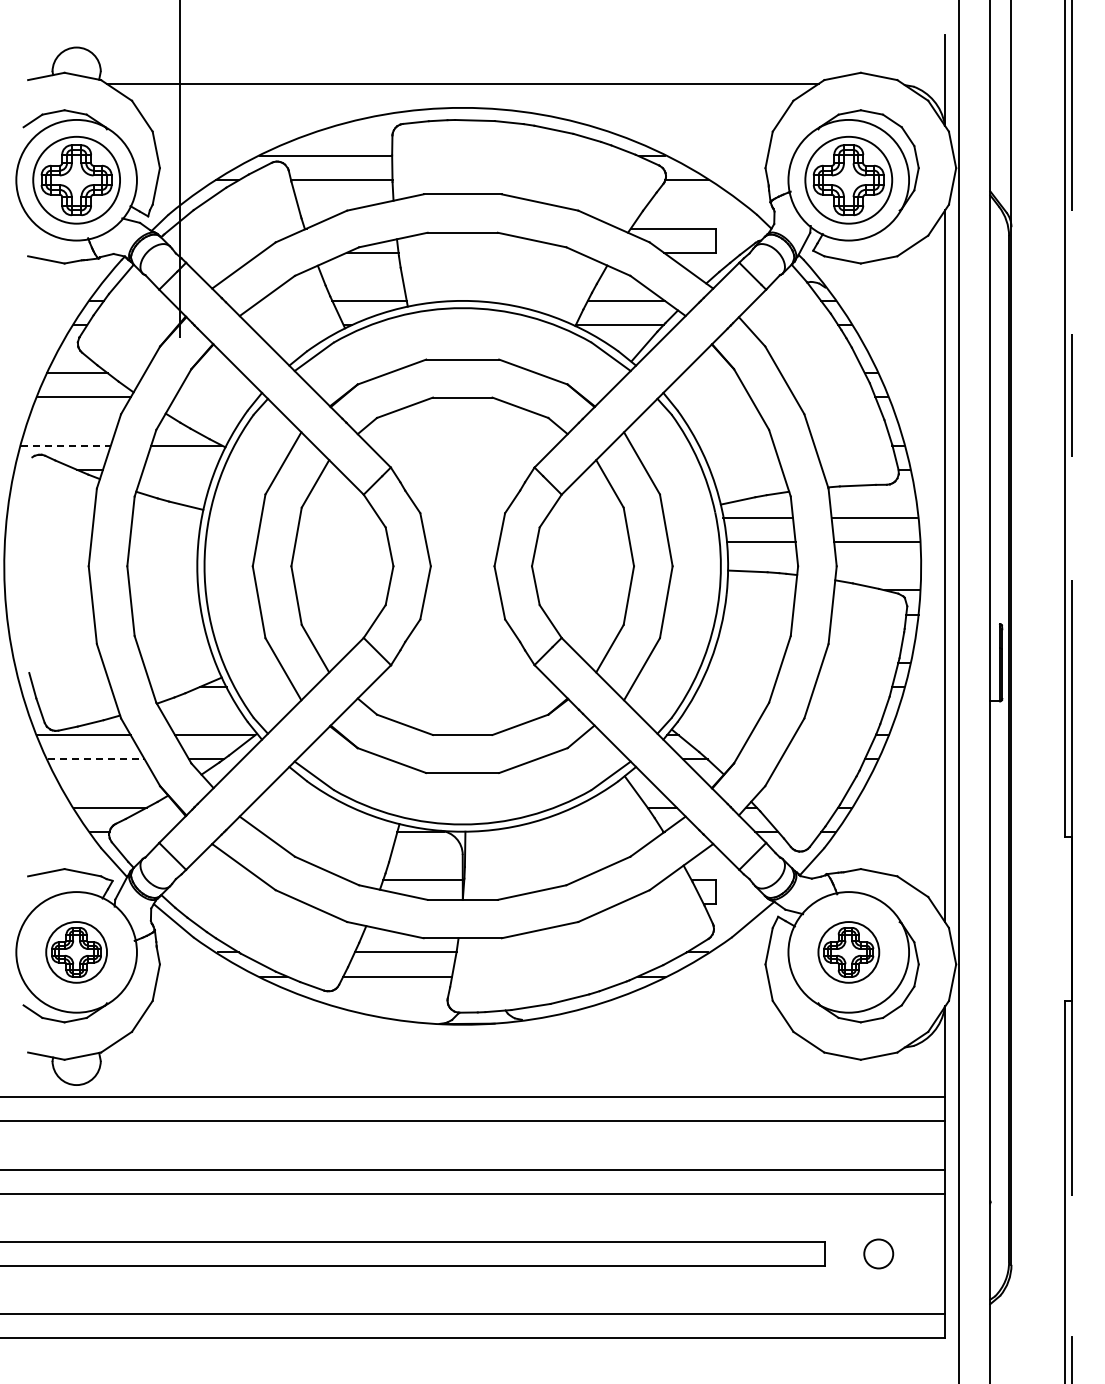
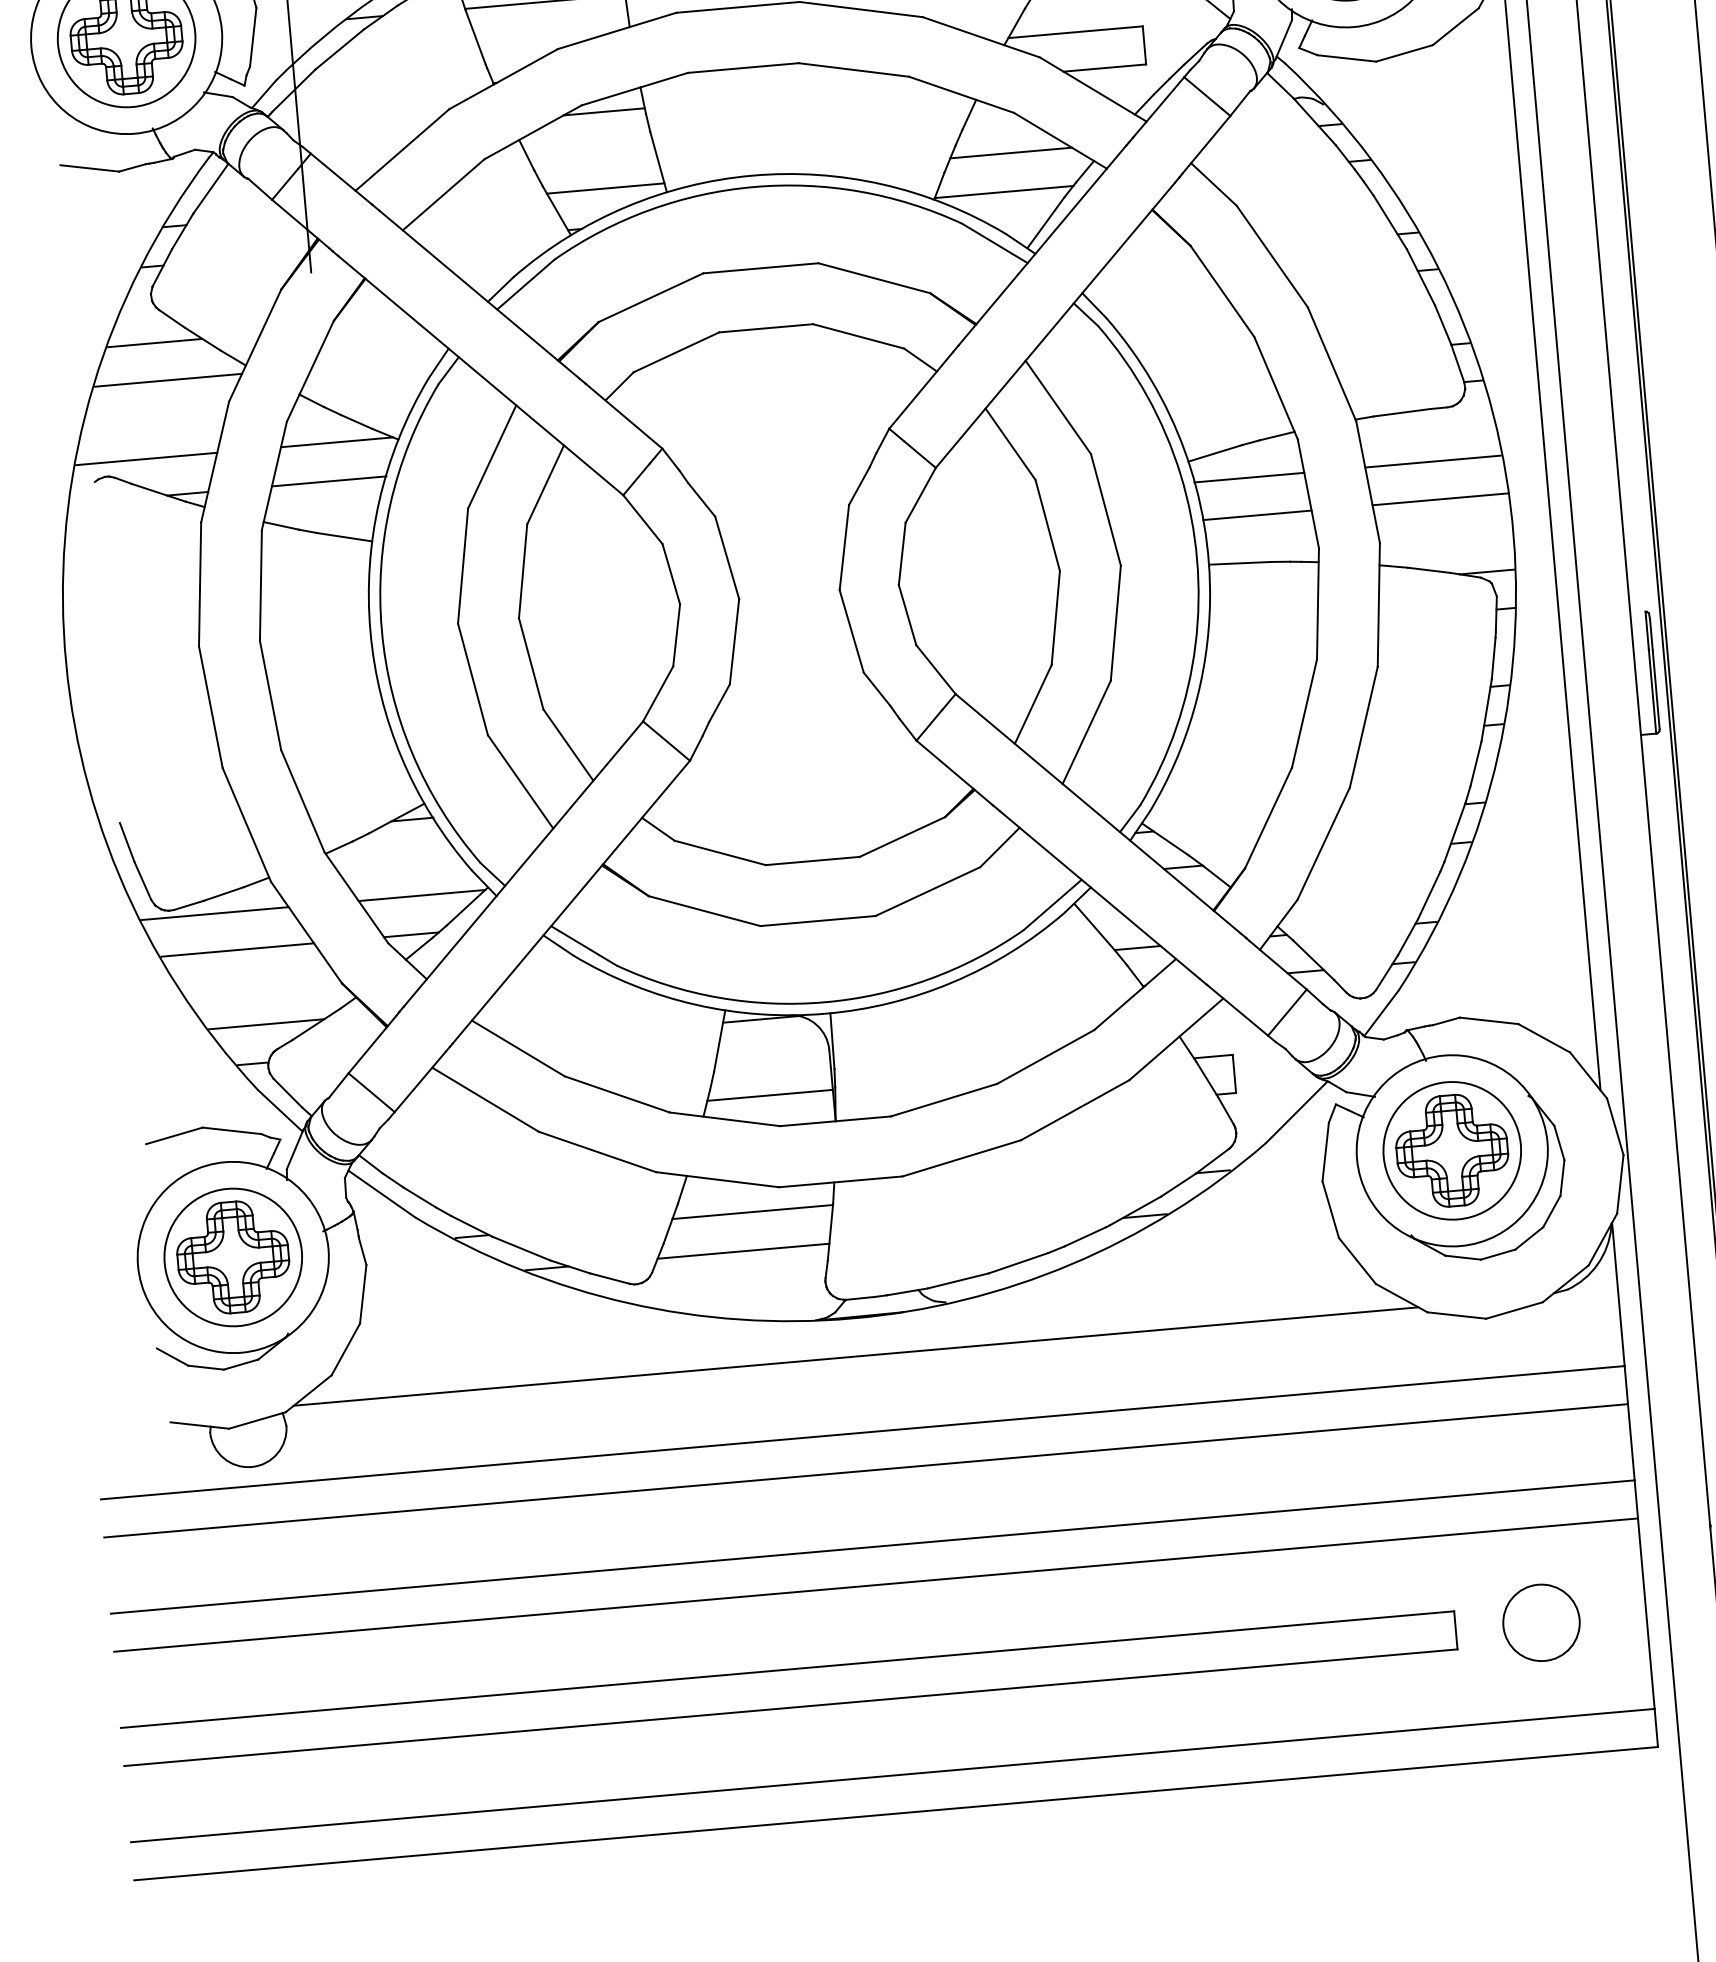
line: (66, 445) -> (147, 458), dashed -> solid
line: (179, 469) -> (328, 480), added
line: (96, 759) -> (237, 950), dashed -> solid
part: (76, 952) -> (233, 1257), size x1.43
part: (848, 952) -> (1451, 1151), size x1.43
line: (462, 1048) -> (855, 1355), added
circle: (878, 1253) -> (1540, 1622), size x1.67

